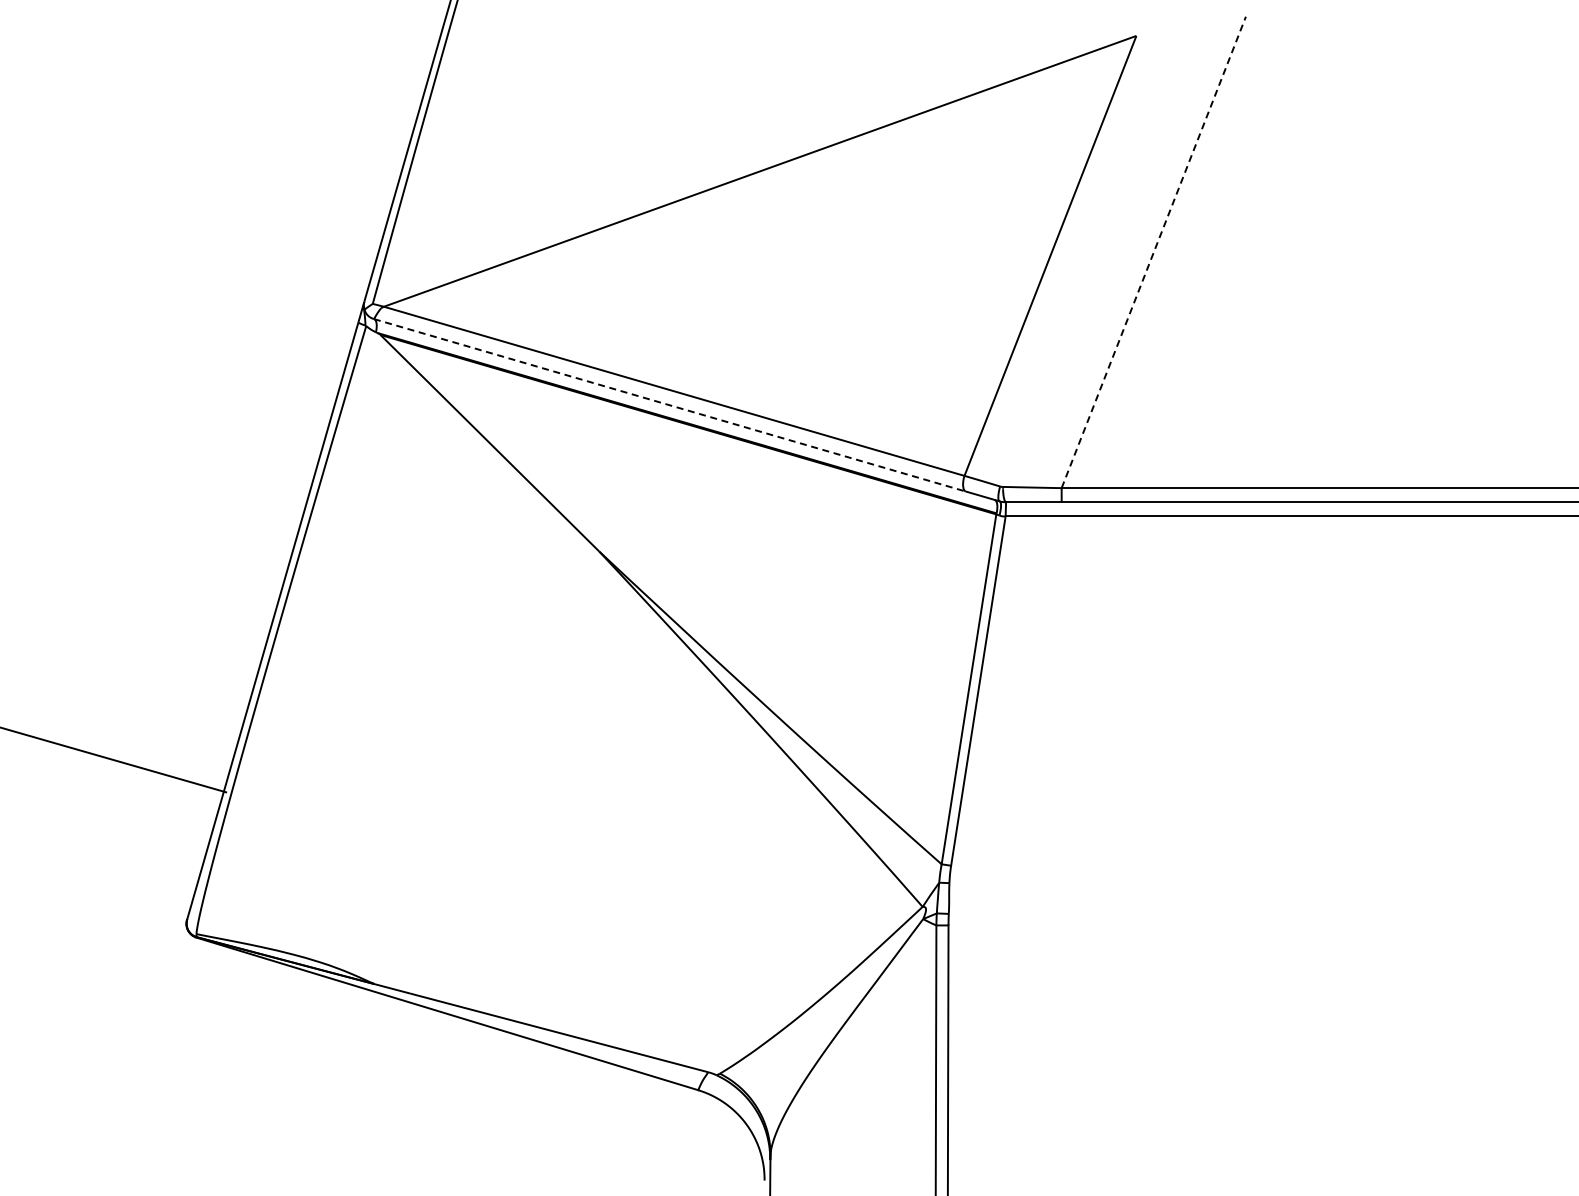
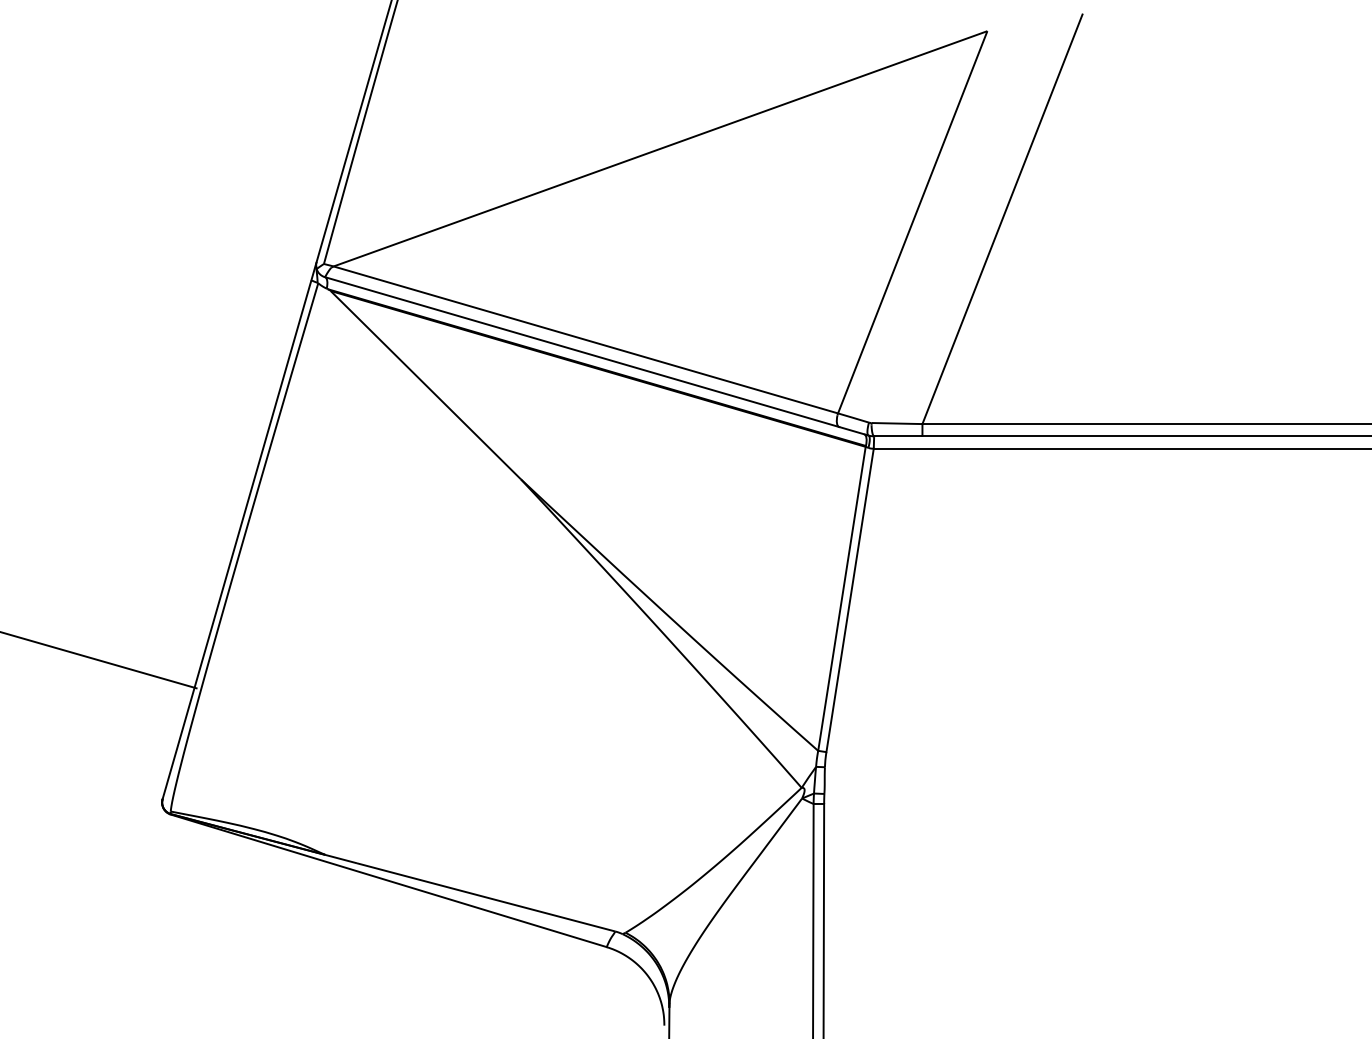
line: (1153, 251) -> (1002, 218), dashed -> solid
line: (670, 405) -> (582, 352), dashed -> solid

